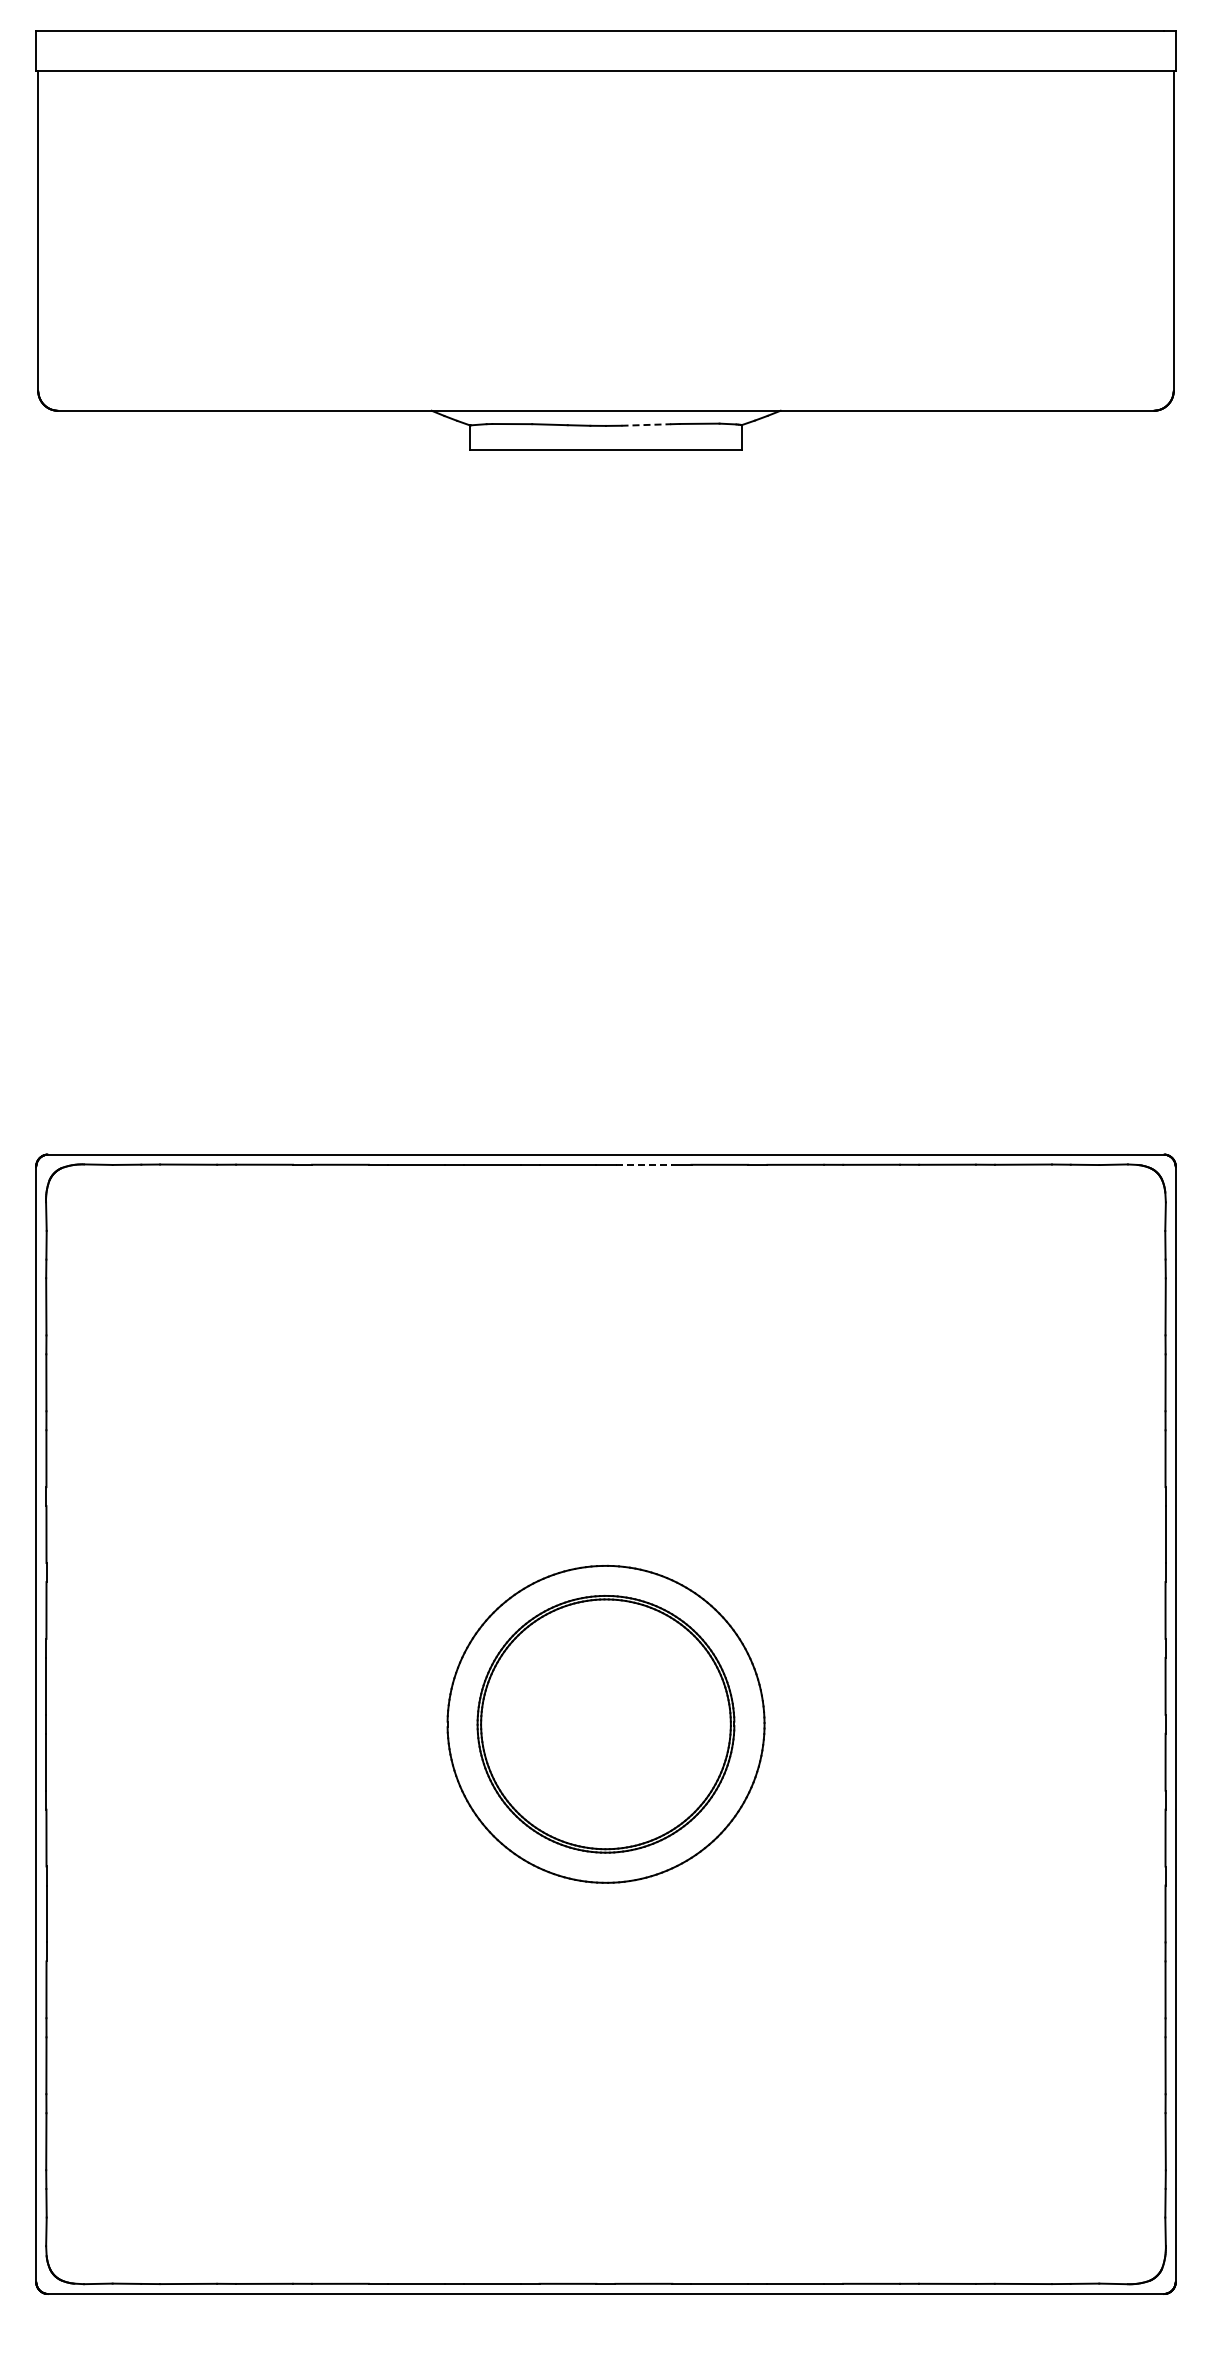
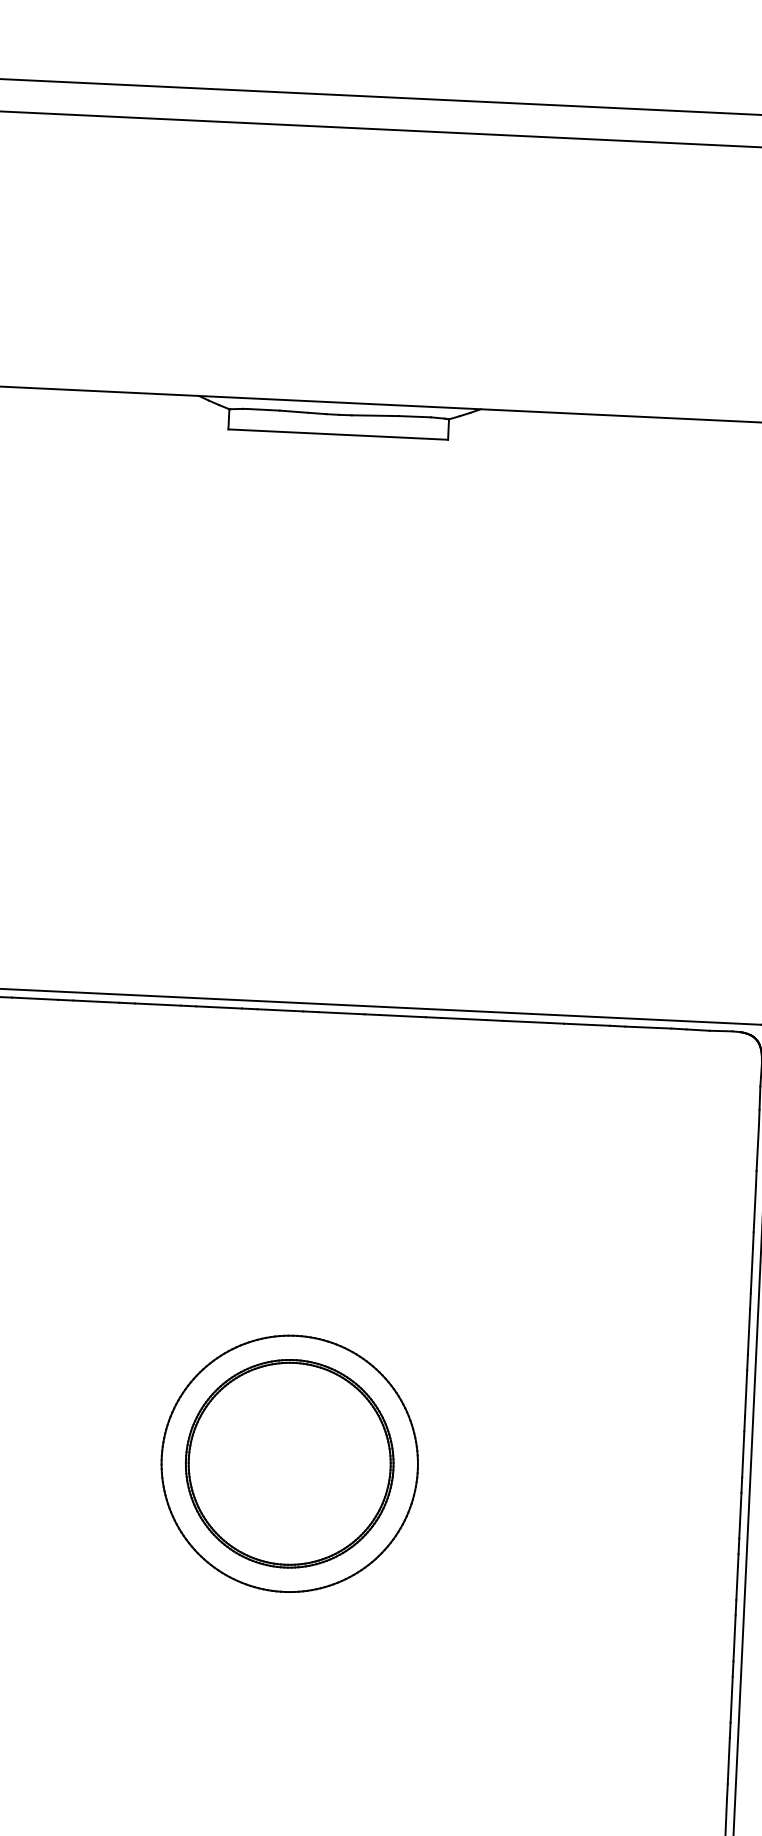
line: (646, 424) -> (371, 415), dashed -> solid
line: (644, 1164) -> (342, 1013), dashed -> solid

